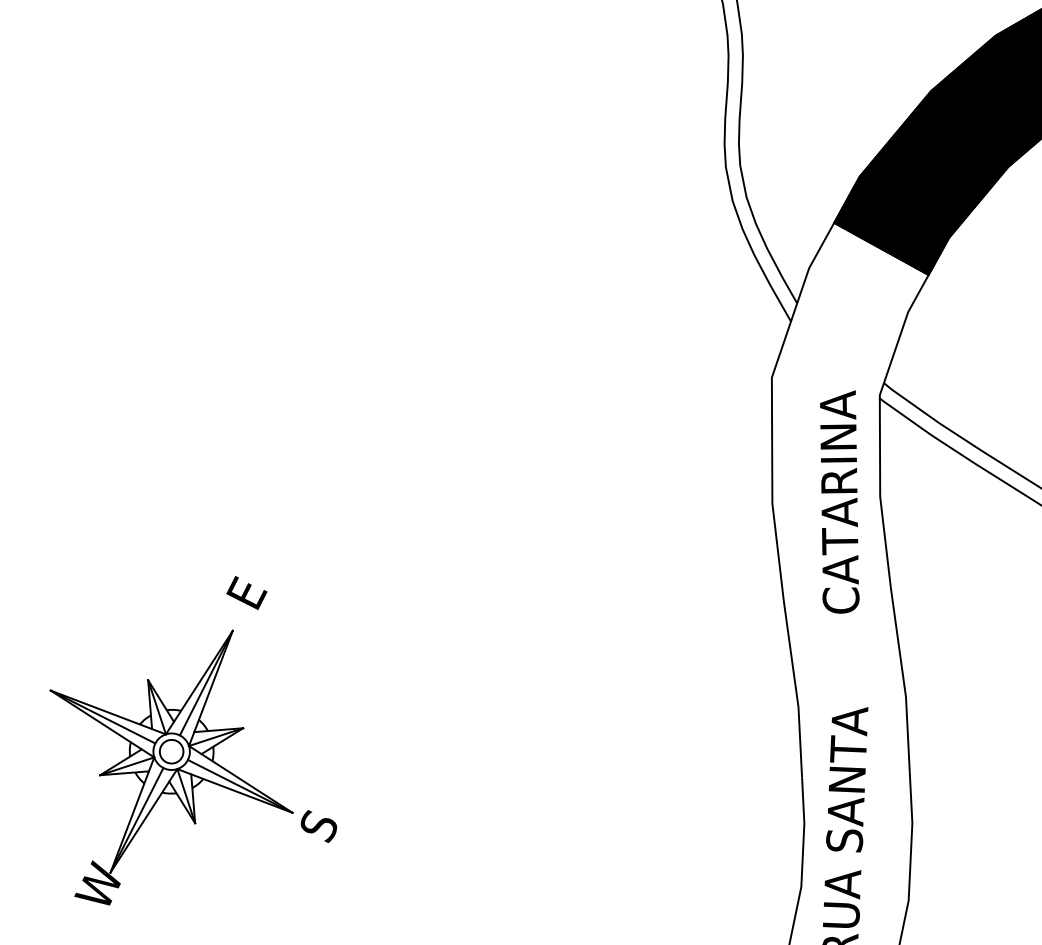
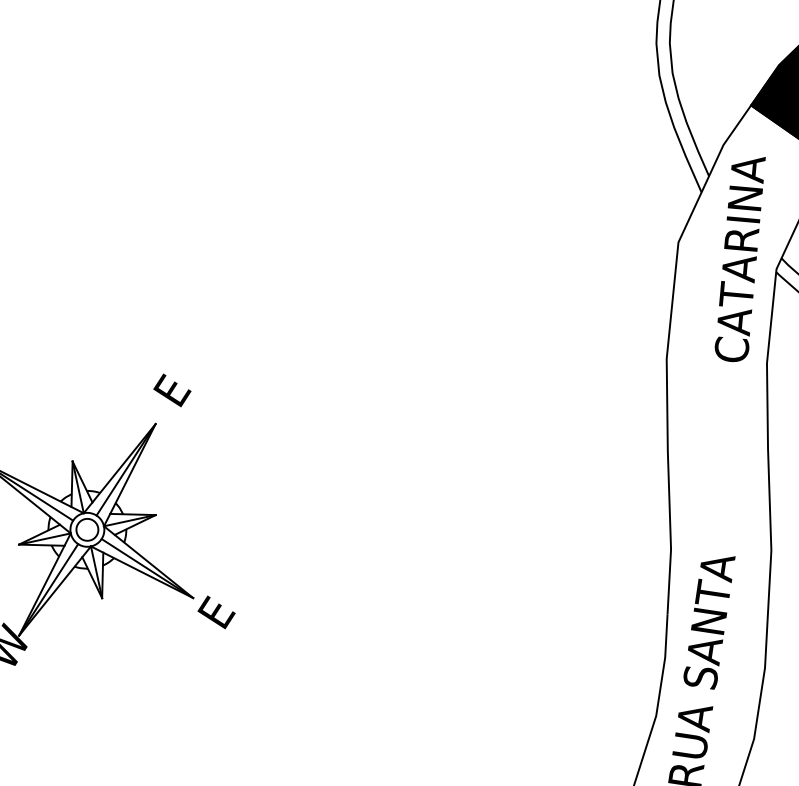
text: (839, 501) -> (740, 258), moved
text: (318, 825) -> (215, 612), S -> E

